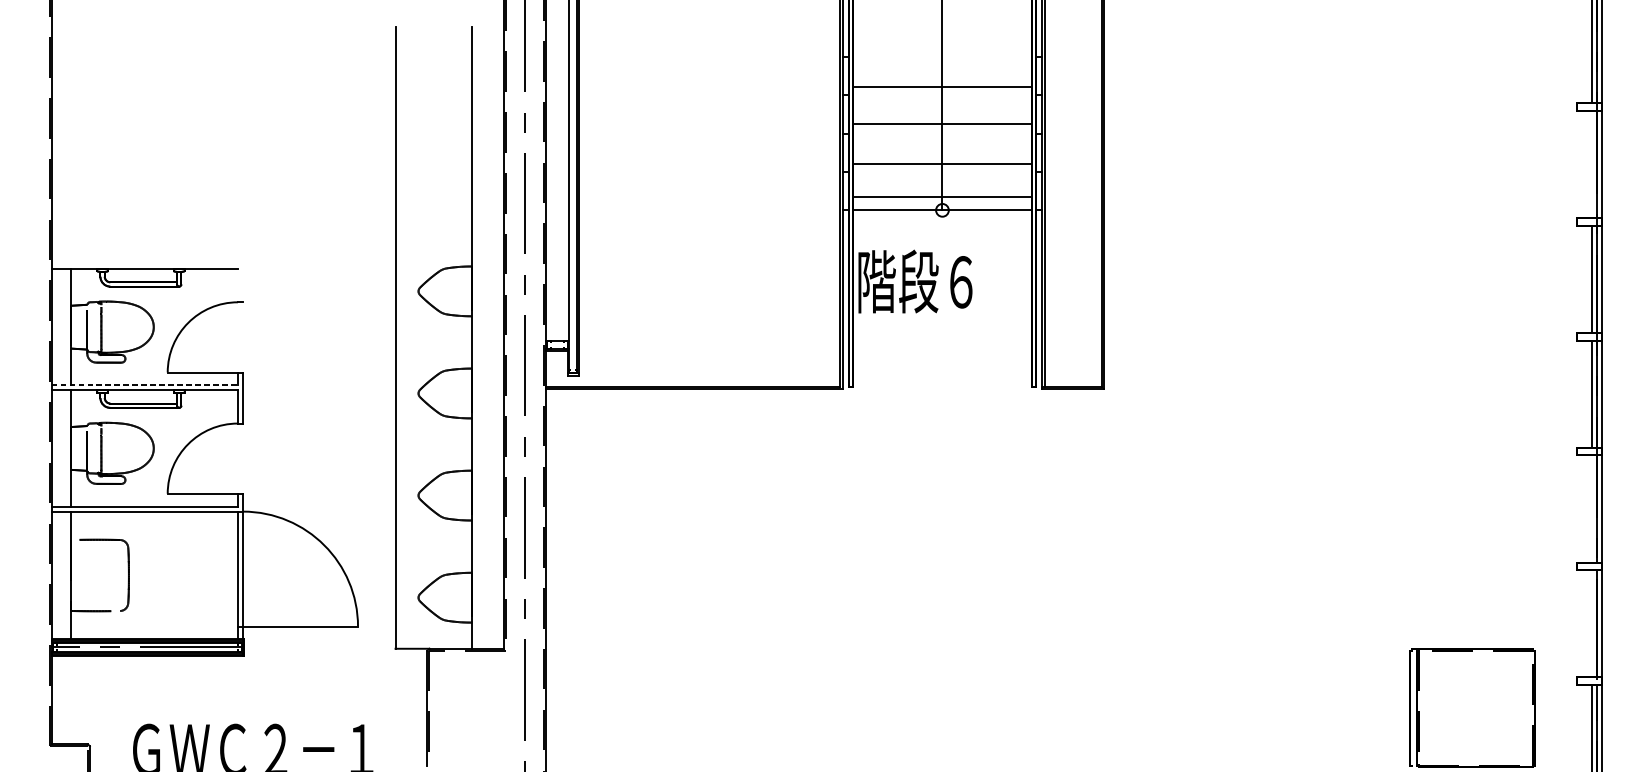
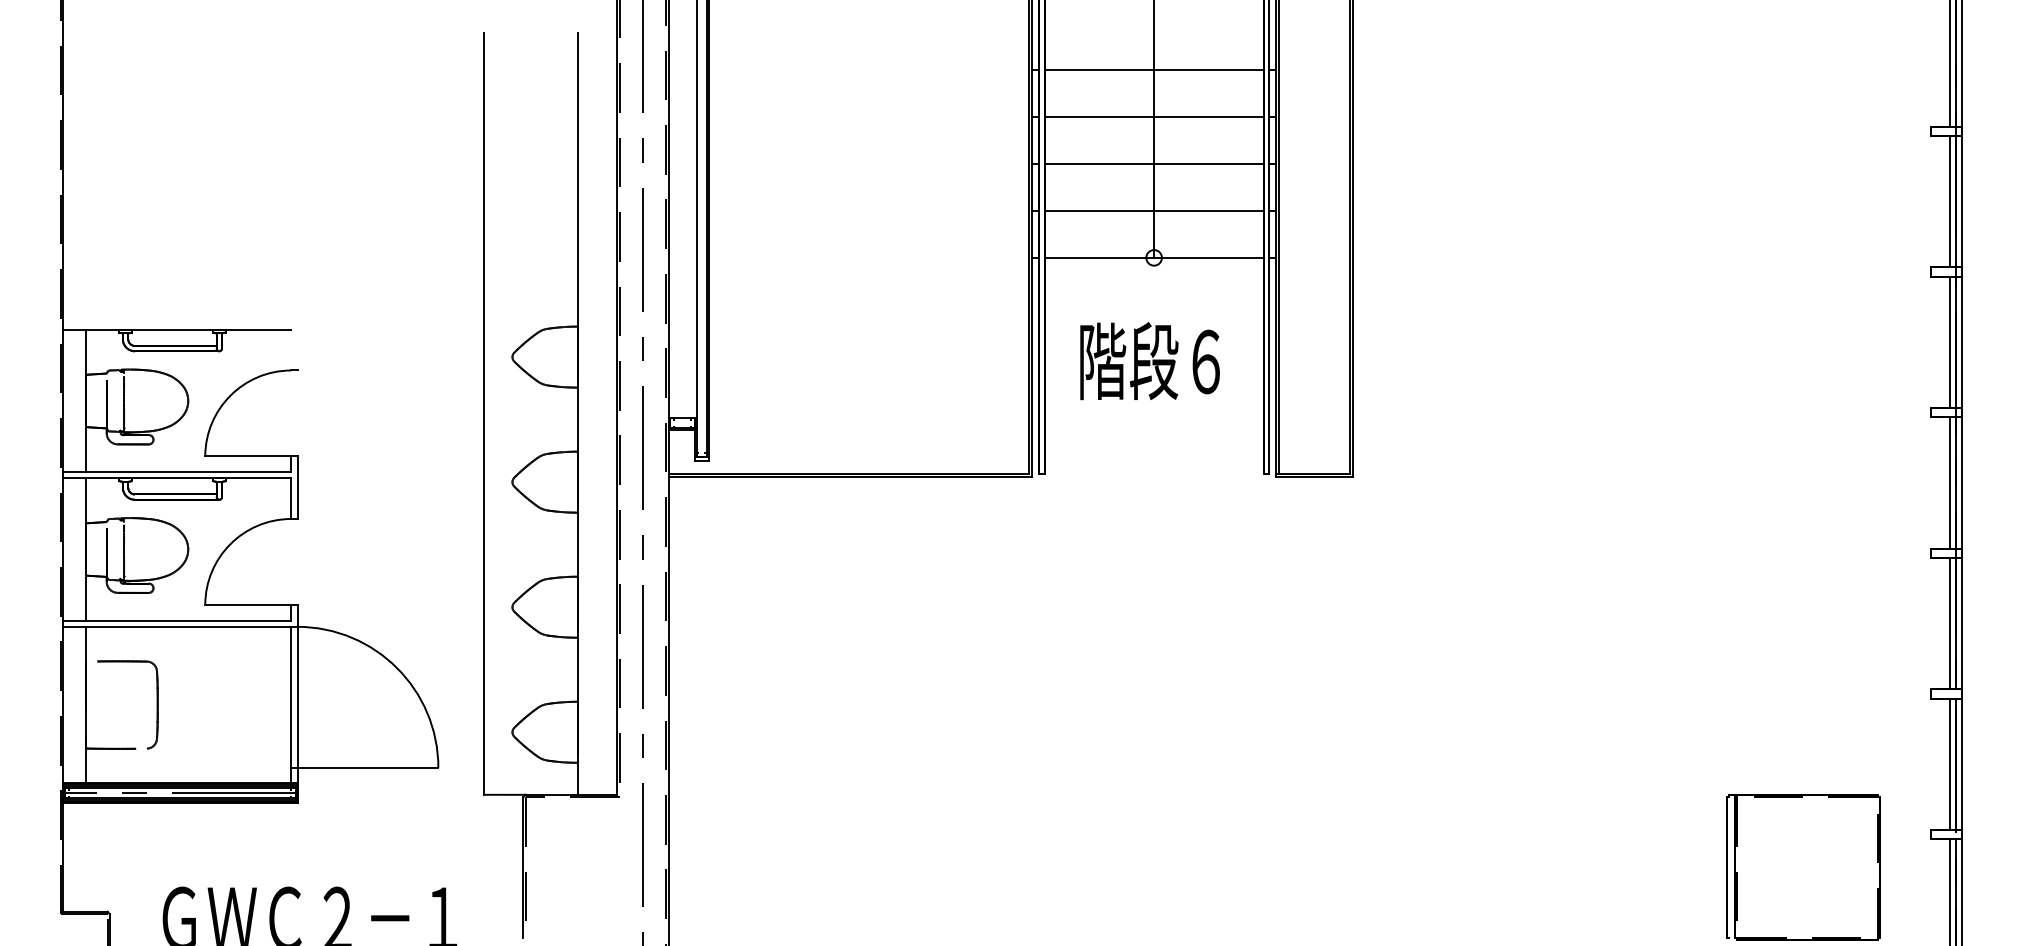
line: (941, 86) -> (1153, 70), moved
line: (941, 124) -> (1153, 117), moved
line: (941, 164) -> (1153, 164), moved
line: (1591, 164) -> (1949, 201), added
line: (941, 196) -> (1153, 210), moved
text: (914, 281) -> (1149, 361), moved
line: (145, 385) -> (177, 472), dashed -> solid
line: (1591, 508) -> (1949, 623), added
line: (1591, 624) -> (1949, 764), added

